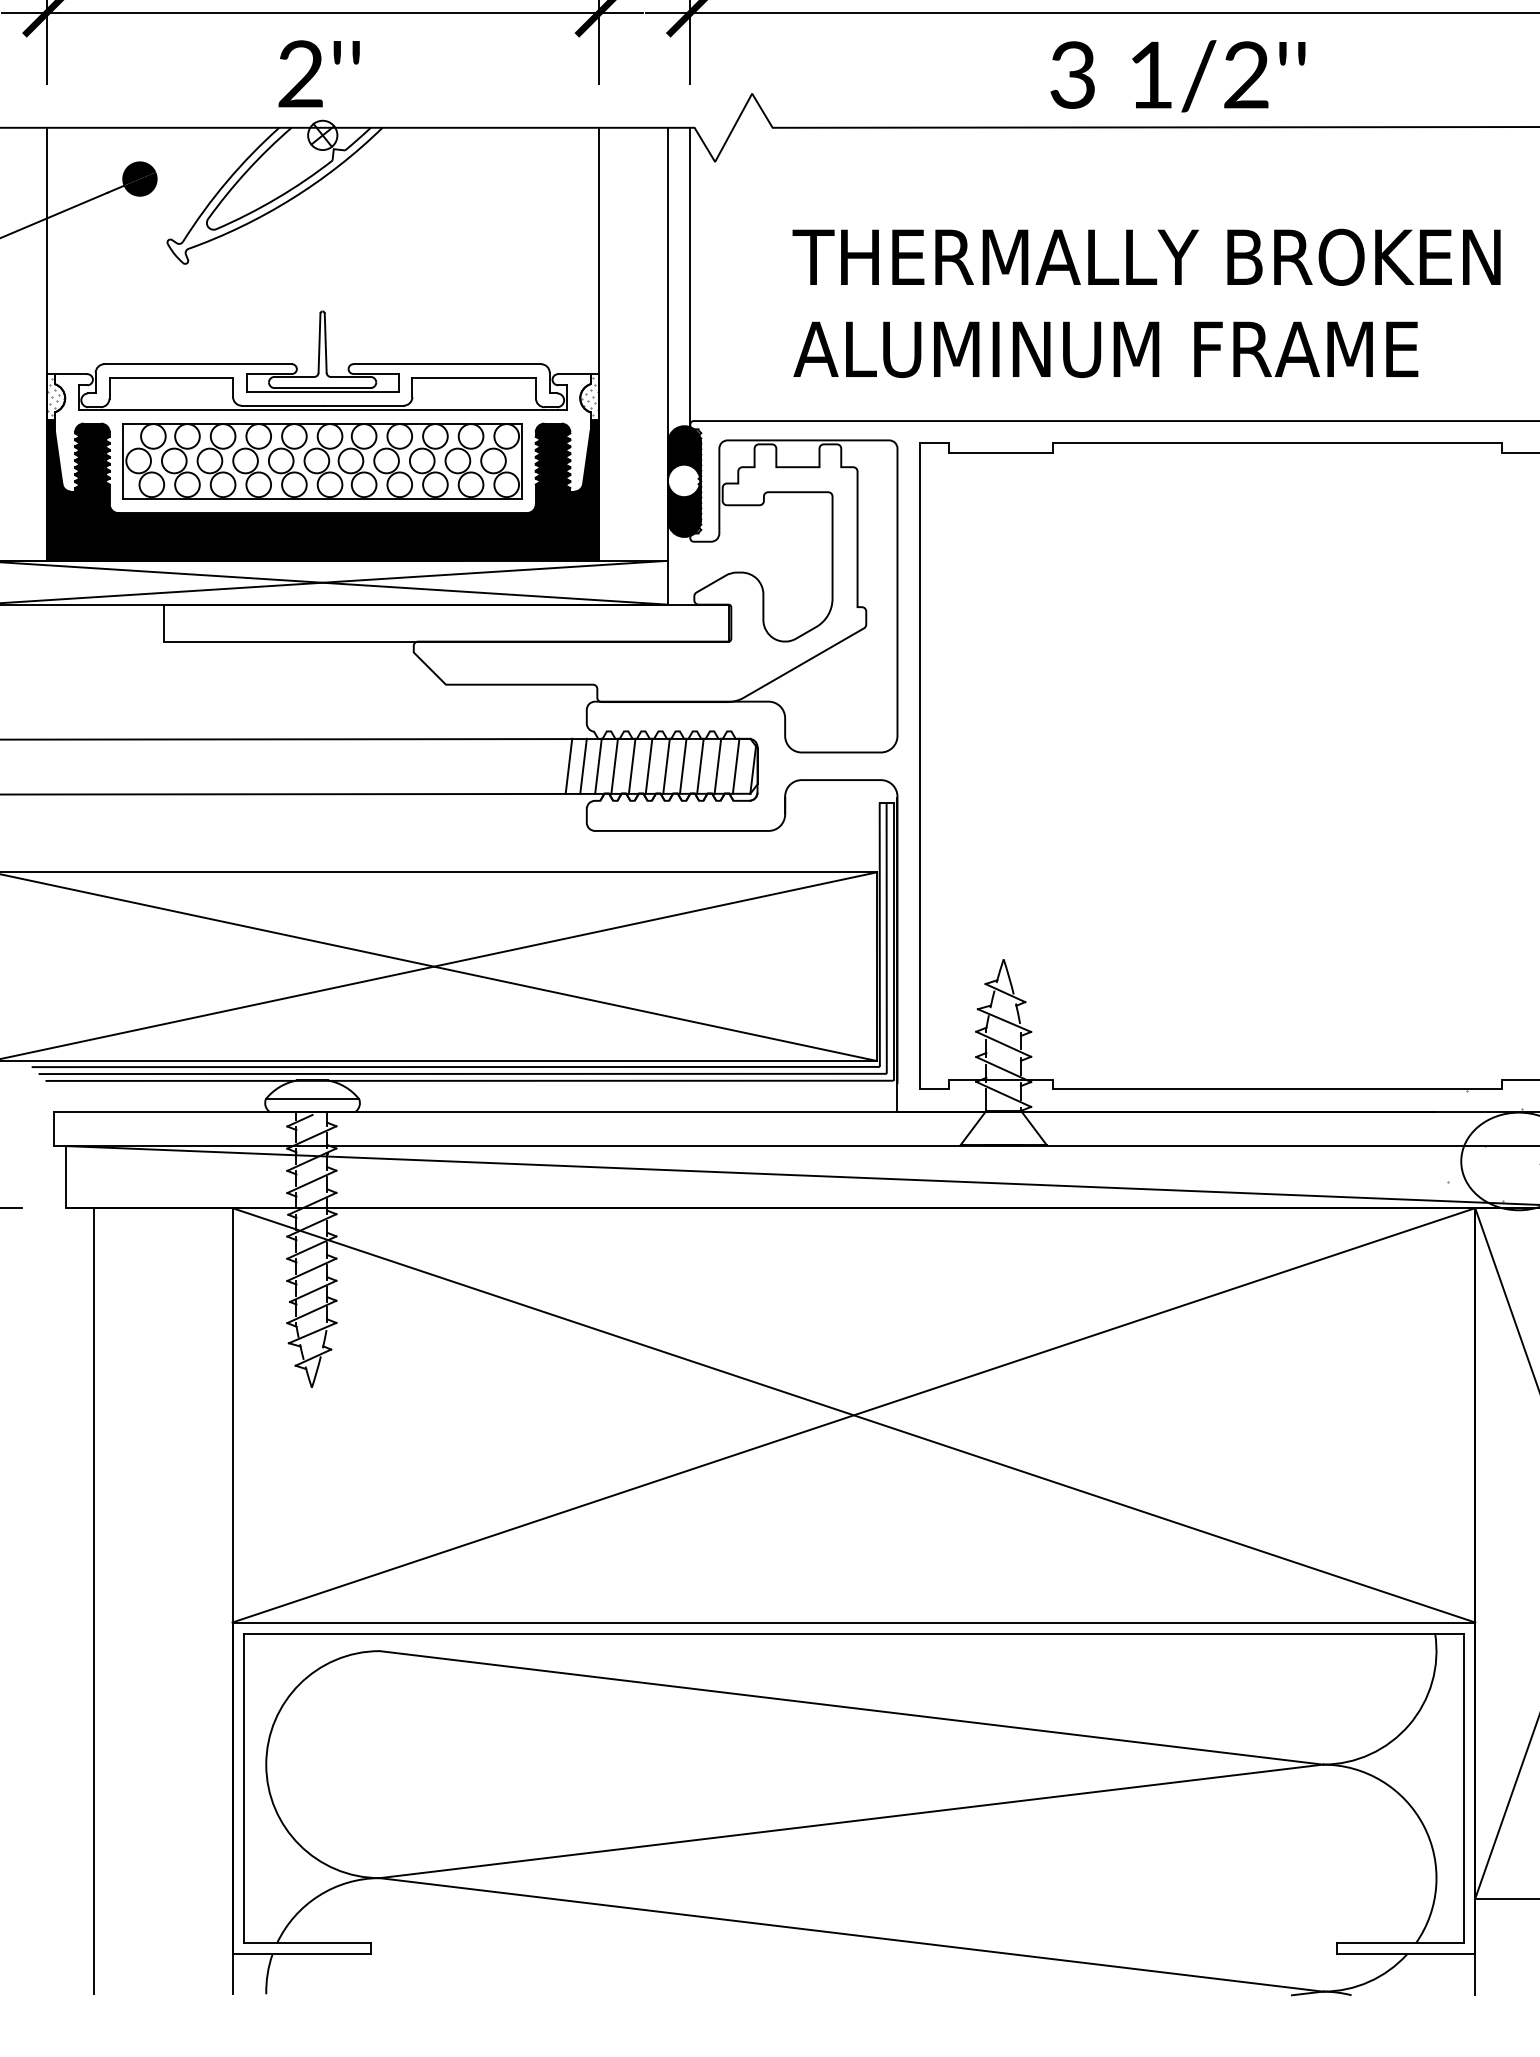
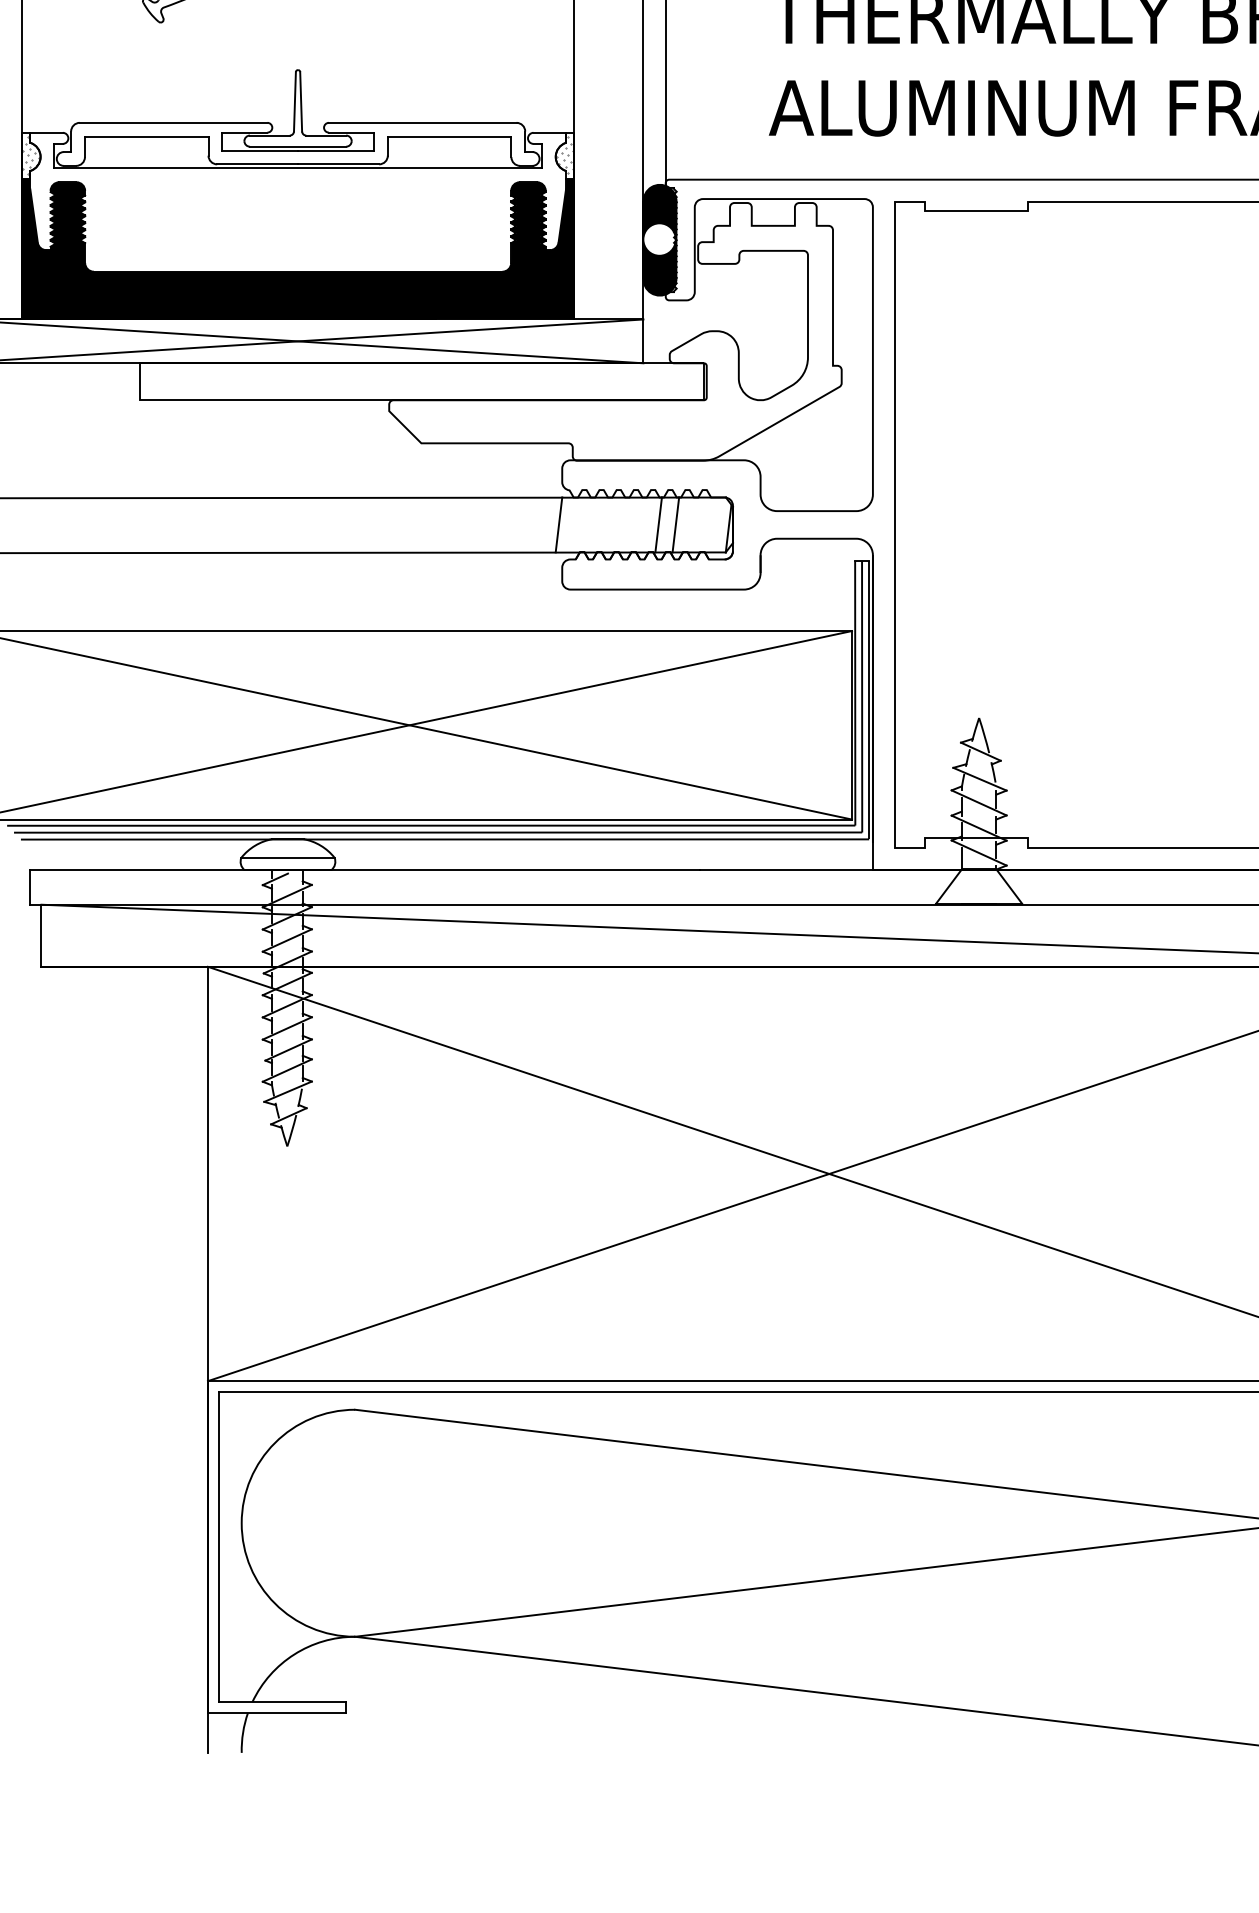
part: (322, 461) -> (297, 220), removed
line: (568, 765) -> (543, 524), removed
line: (598, 765) -> (573, 524), removed
line: (614, 765) -> (589, 524), removed
line: (631, 765) -> (606, 524), removed
line: (648, 765) -> (623, 524), removed
line: (666, 765) -> (641, 524), removed
line: (717, 765) -> (692, 524), removed
line: (735, 765) -> (710, 524), removed
line: (94, 1601) -> (69, 1360), removed

